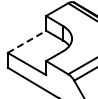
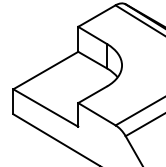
line: (27, 41) -> (46, 69), dashed -> solid

